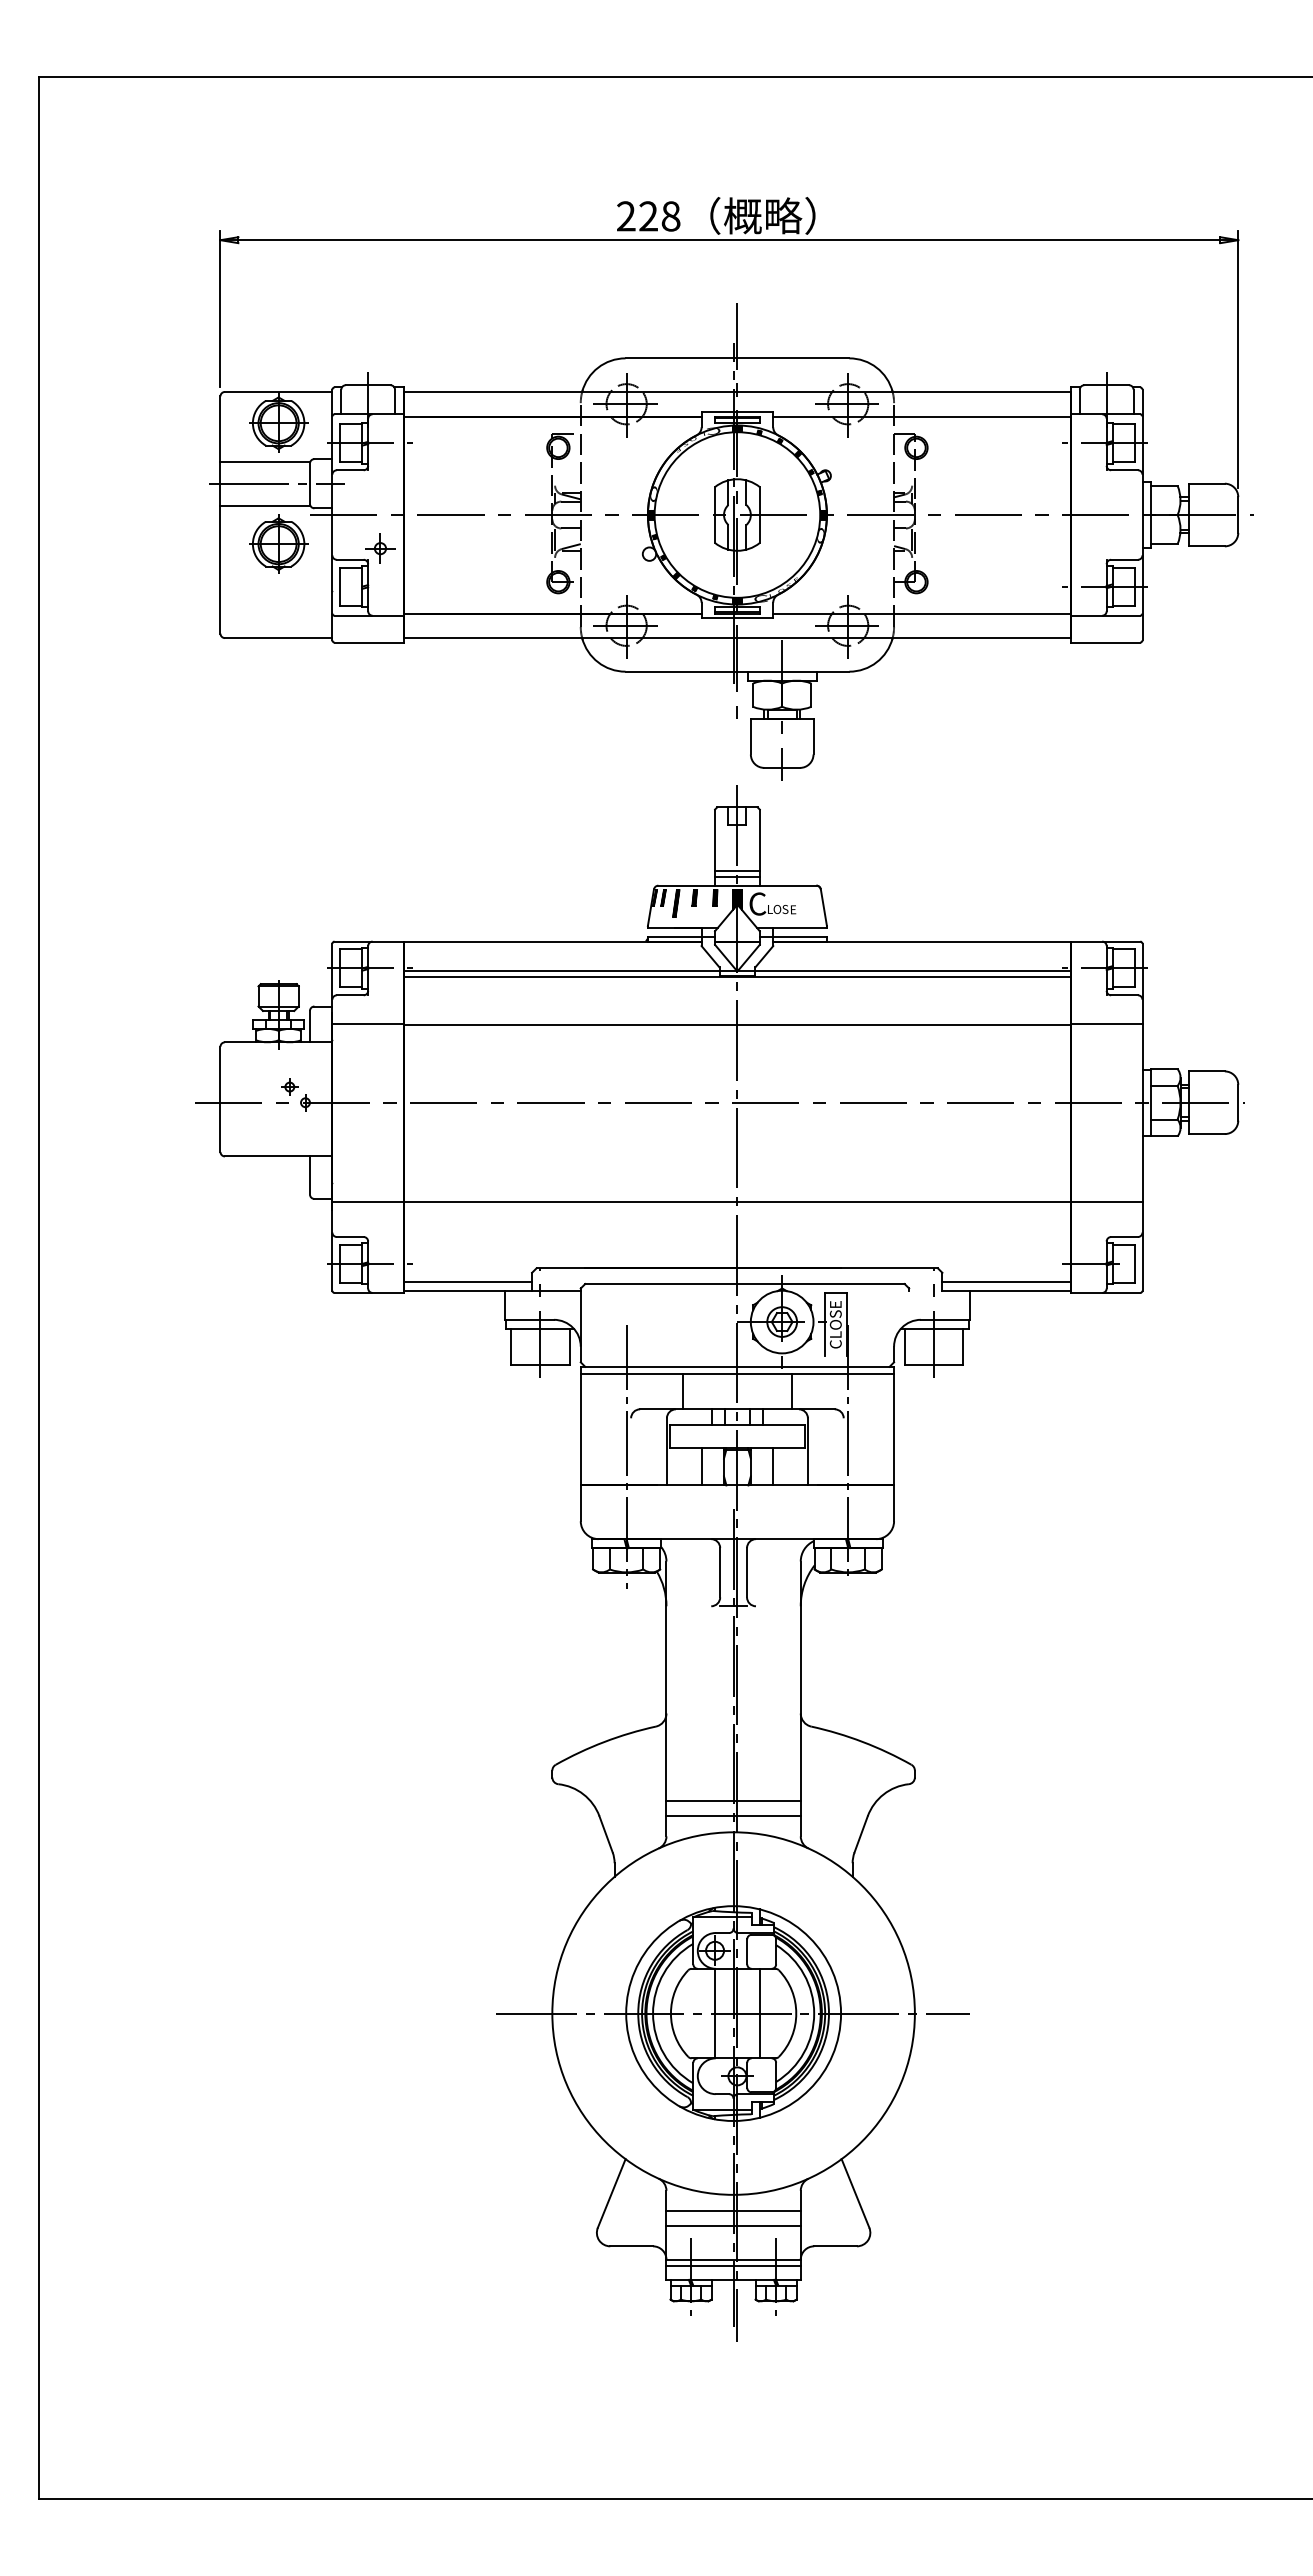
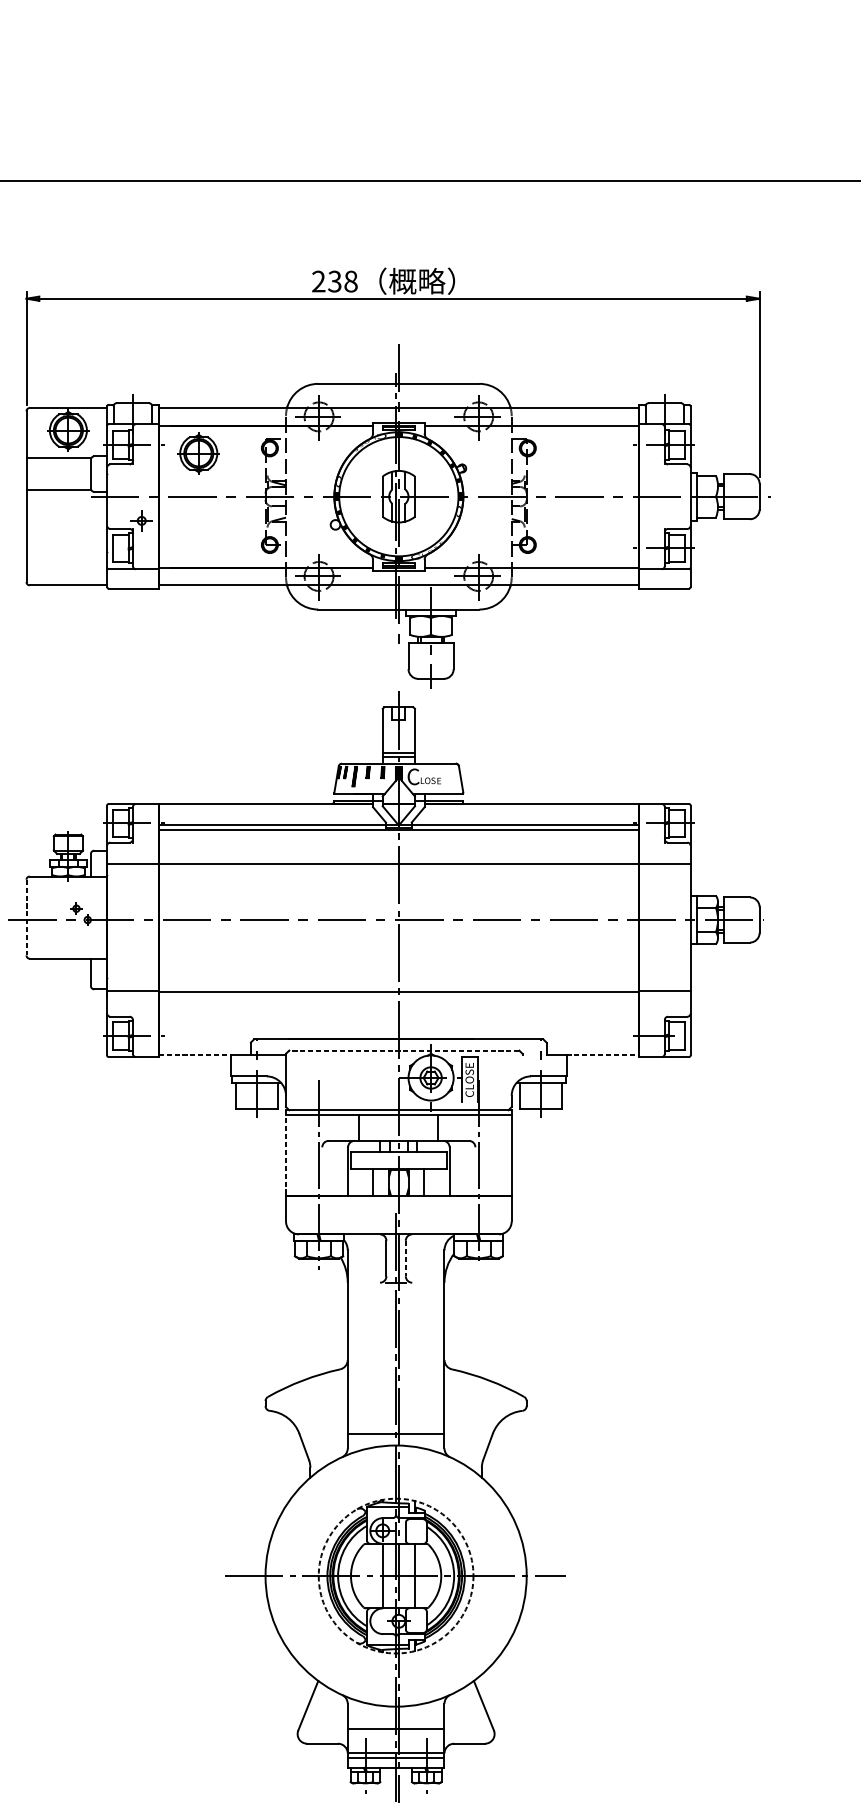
text: (648, 216) -> (334, 281), 228 -> 238
line: (276, 483) -> (66, 473), removed
part: (278, 543) -> (198, 453), moved
line: (220, 1099) -> (26, 917), solid -> dashed
line: (467, 1281) -> (204, 1048), removed
line: (1006, 1281) -> (592, 1048), removed
line: (744, 1284) -> (403, 1050), solid -> dashed
line: (454, 1290) -> (195, 1055), solid -> dashed
line: (1021, 1290) -> (603, 1055), solid -> dashed
line: (580, 1426) -> (285, 1153), solid -> dashed
line: (747, 1572) -> (406, 1258), solid -> dashed
line: (733, 1800) -> (396, 1422), removed
circle: (733, 2013) -> (396, 1576), solid -> dashed
line: (733, 2210) -> (396, 1717), removed

